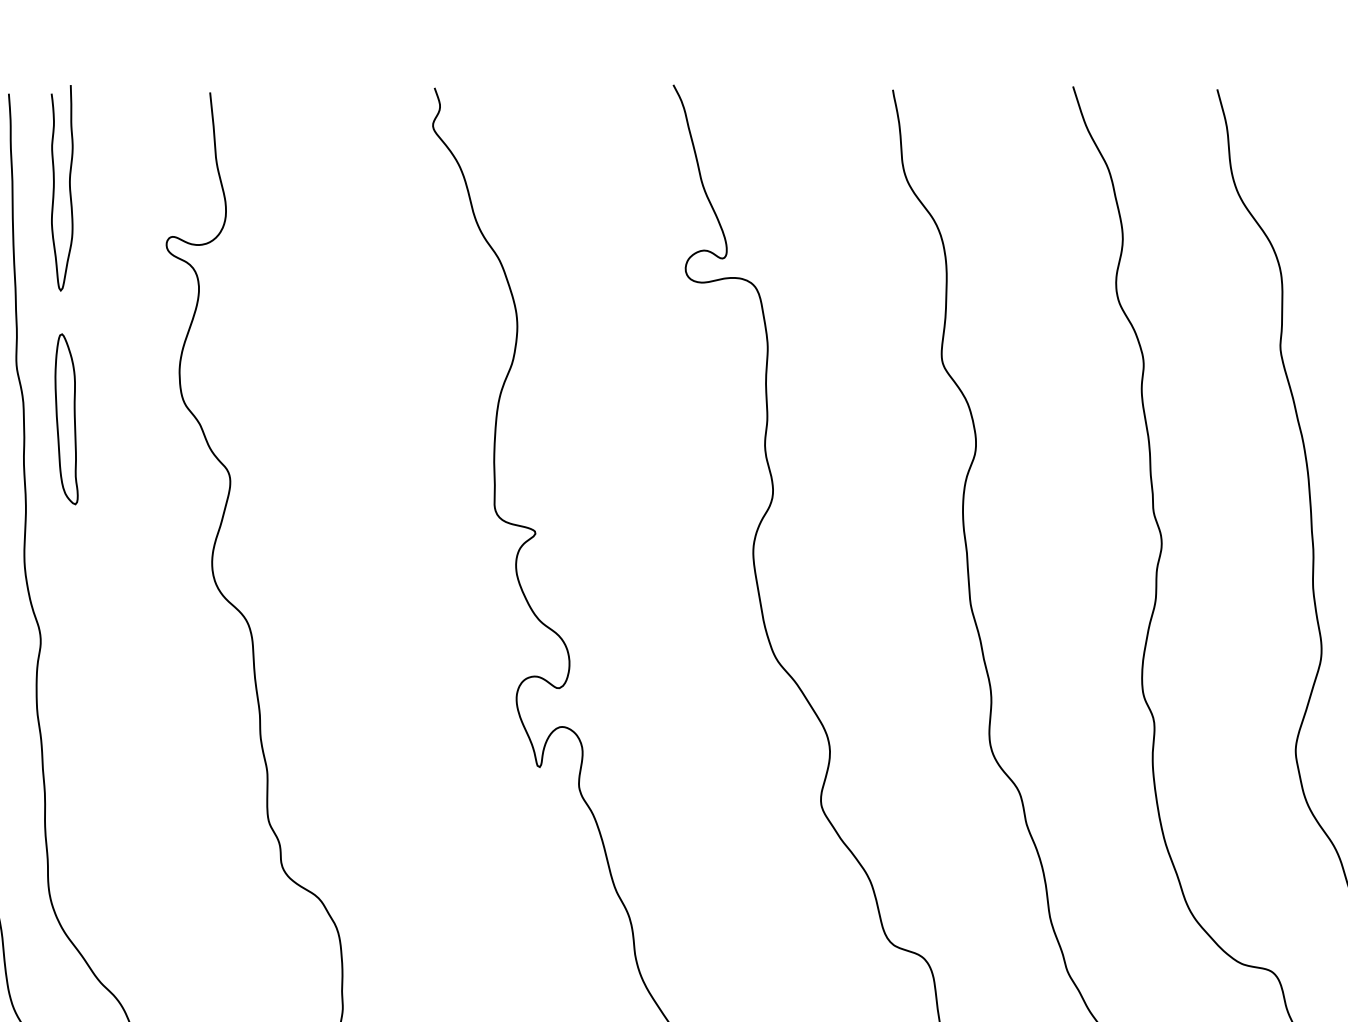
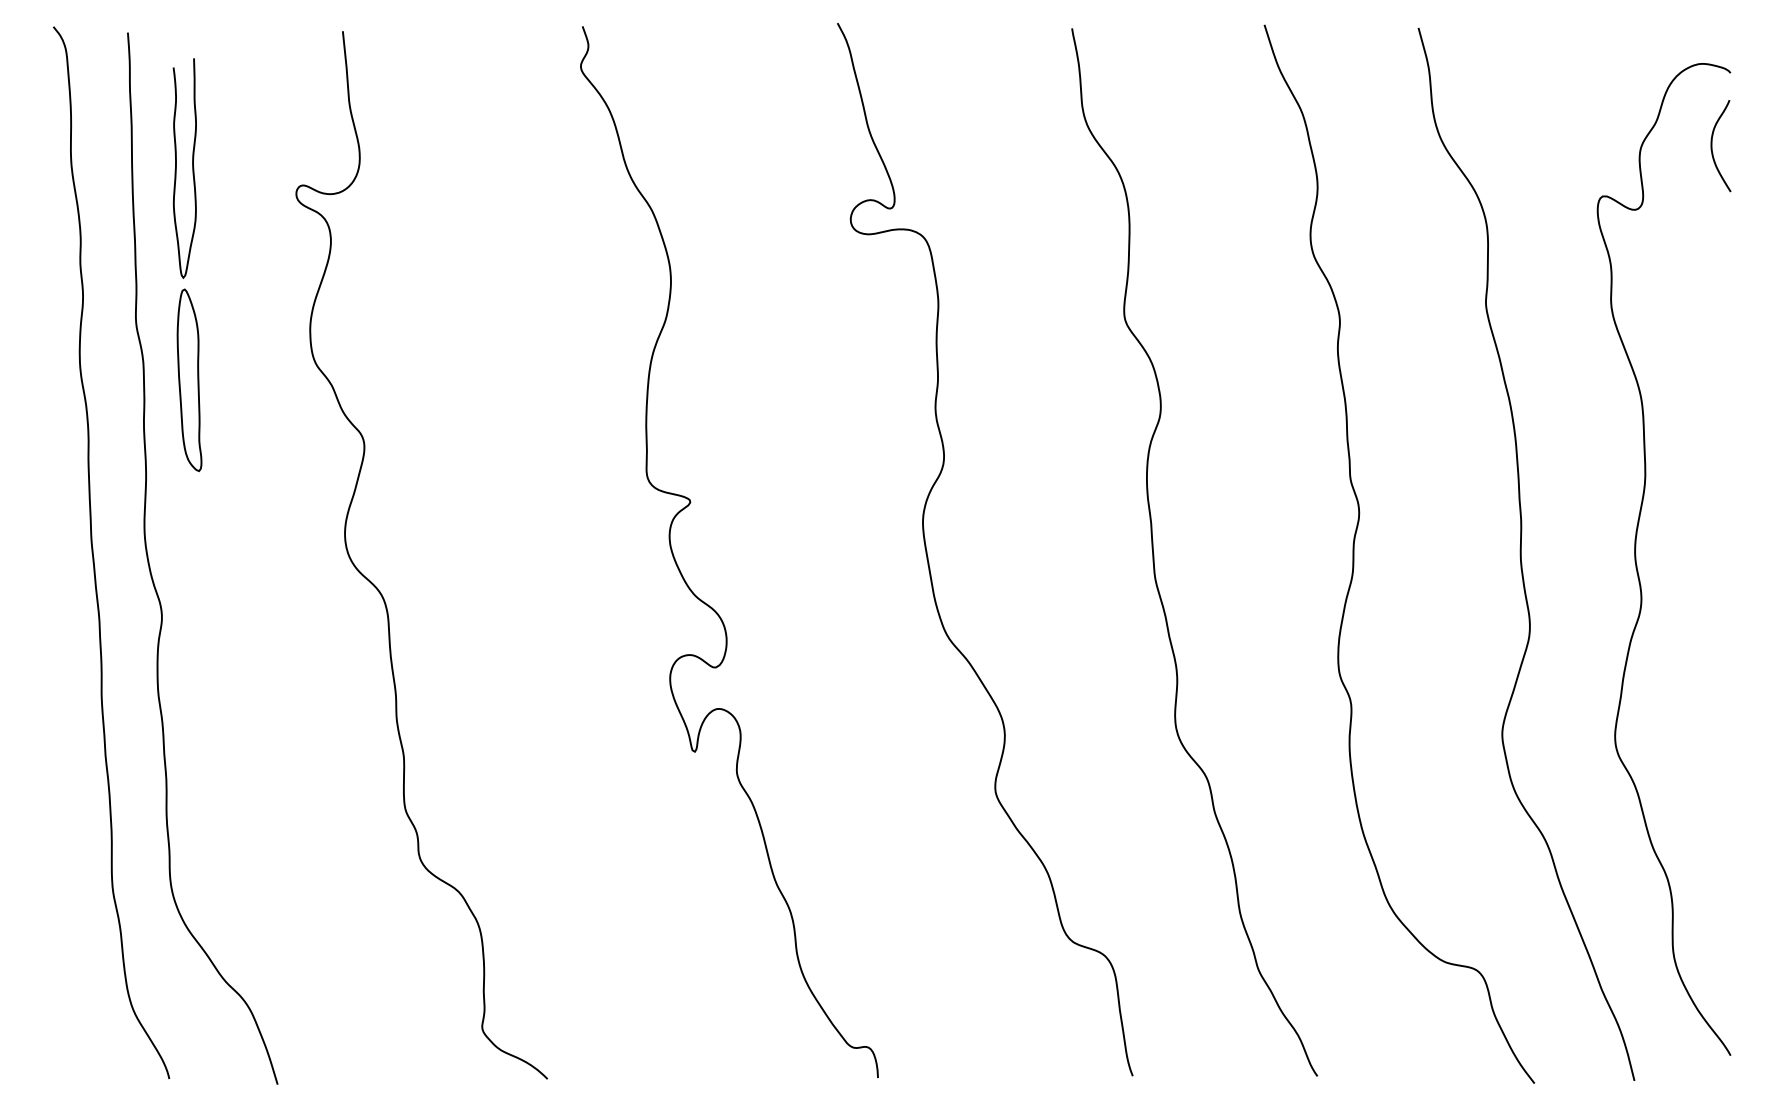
curve: (54, 188) -> (176, 168), moved

